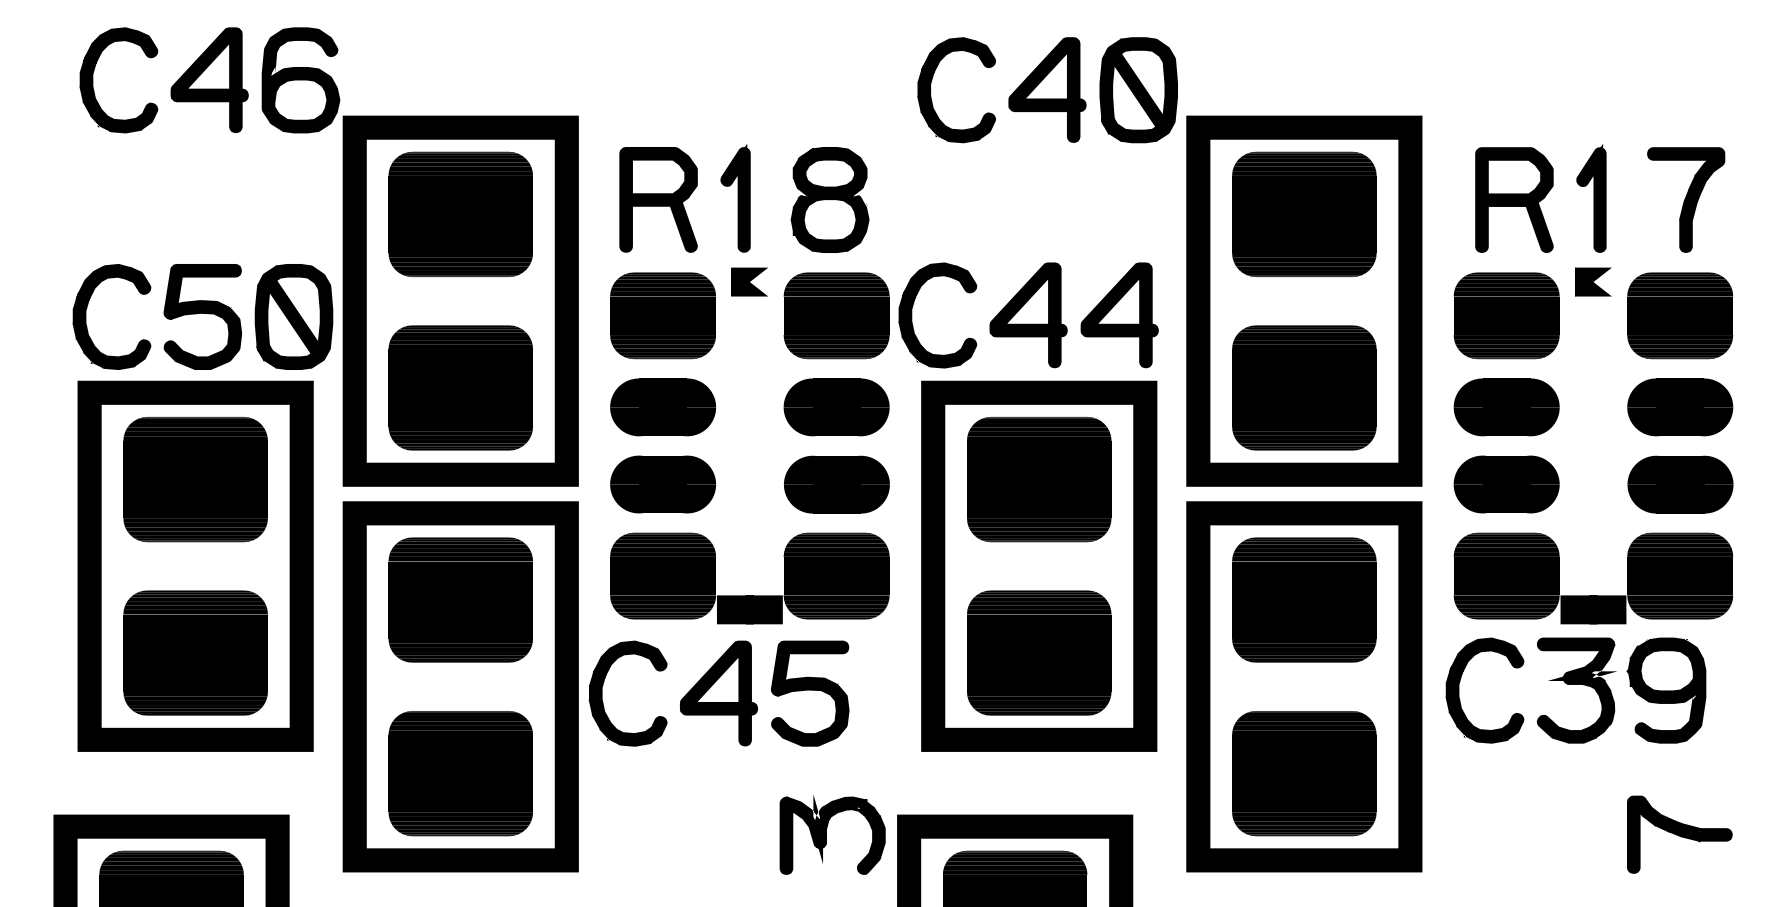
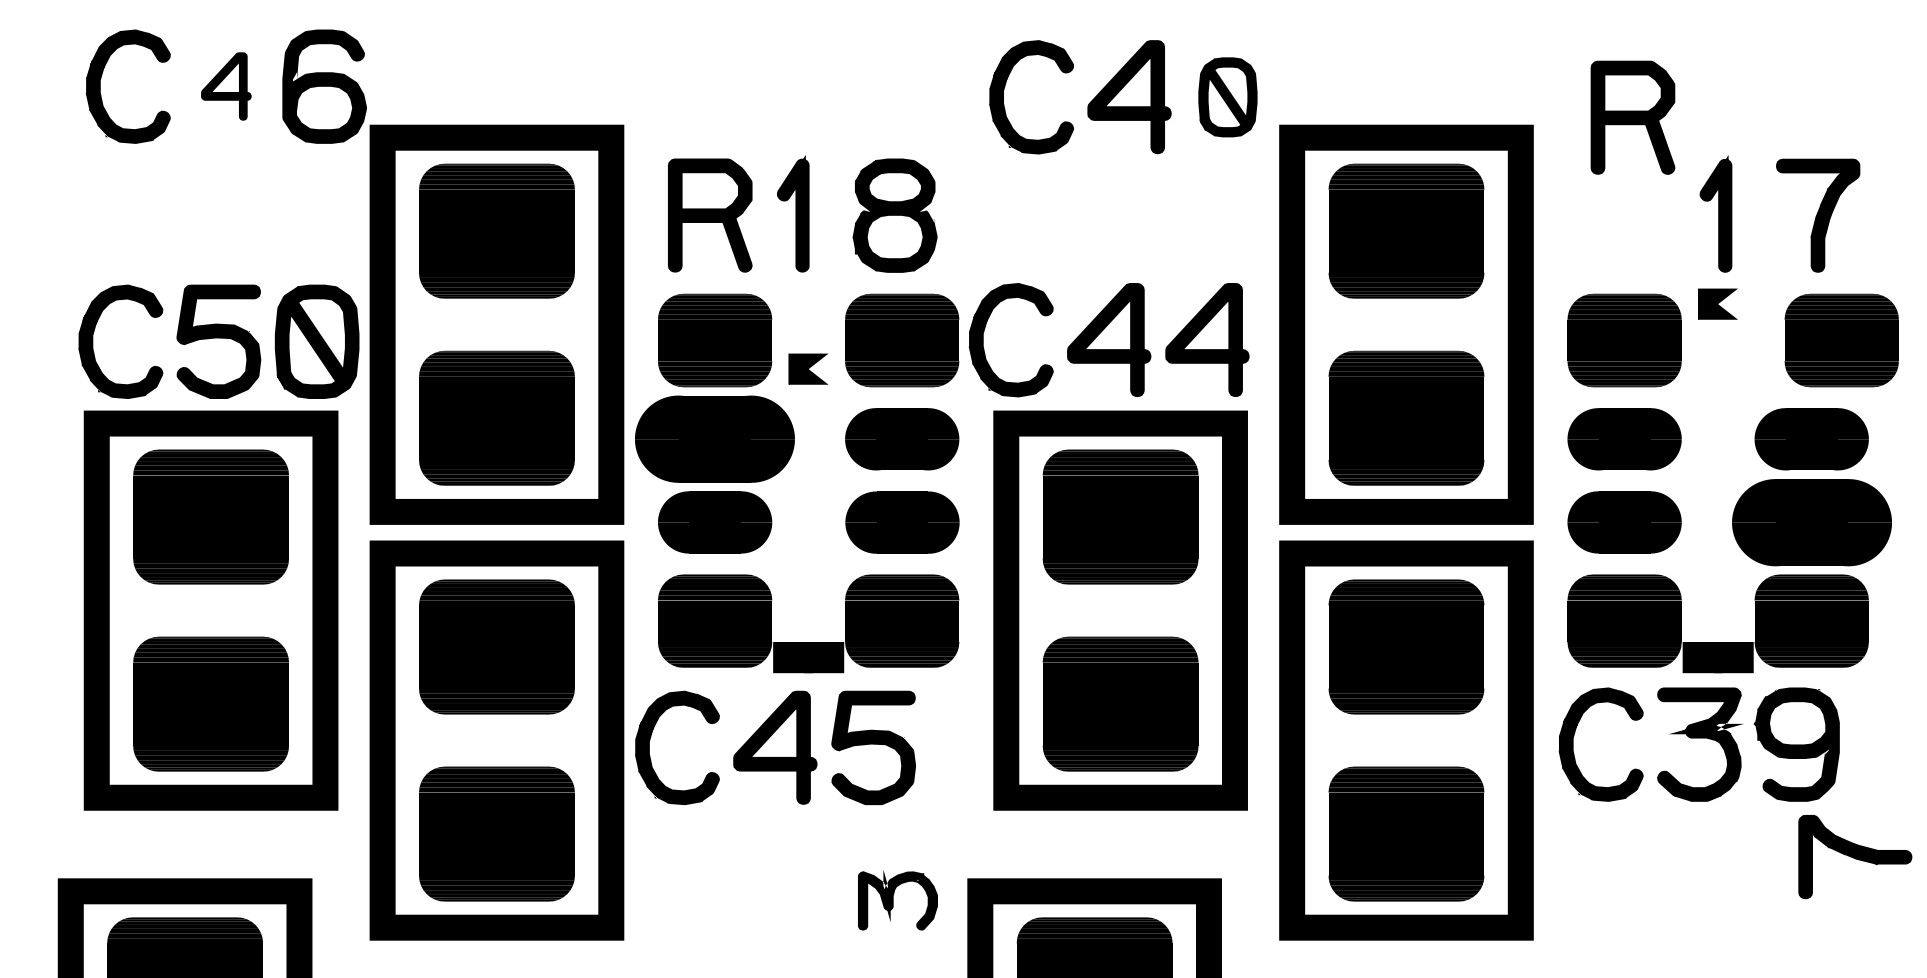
part: (209, 80) -> (226, 86), size x0.6
part: (1138, 90) -> (1227, 97), size x0.7
part: (1513, 199) -> (1632, 117), moved
part: (749, 281) -> (808, 368), moved
part: (1680, 315) -> (1841, 340), moved
part: (663, 407) -> (715, 439), size x1.4
part: (1680, 484) -> (1811, 522), size x1.4
part: (832, 835) -> (897, 900), size x0.7
part: (1680, 835) -> (1855, 857), moved

